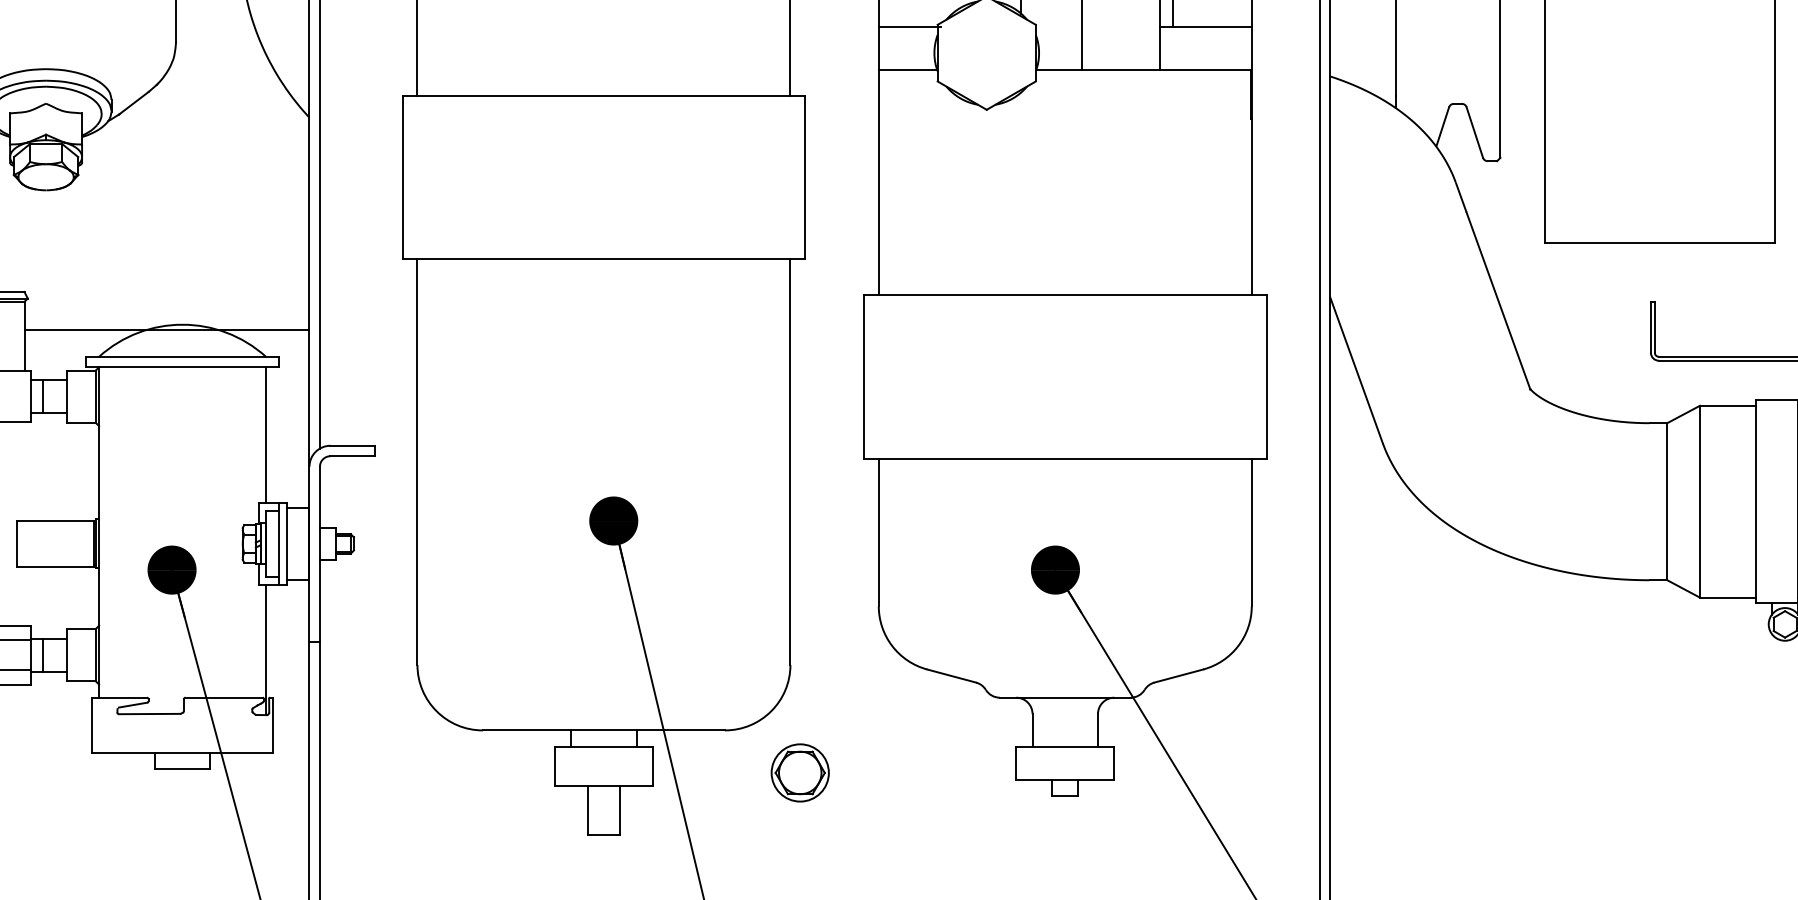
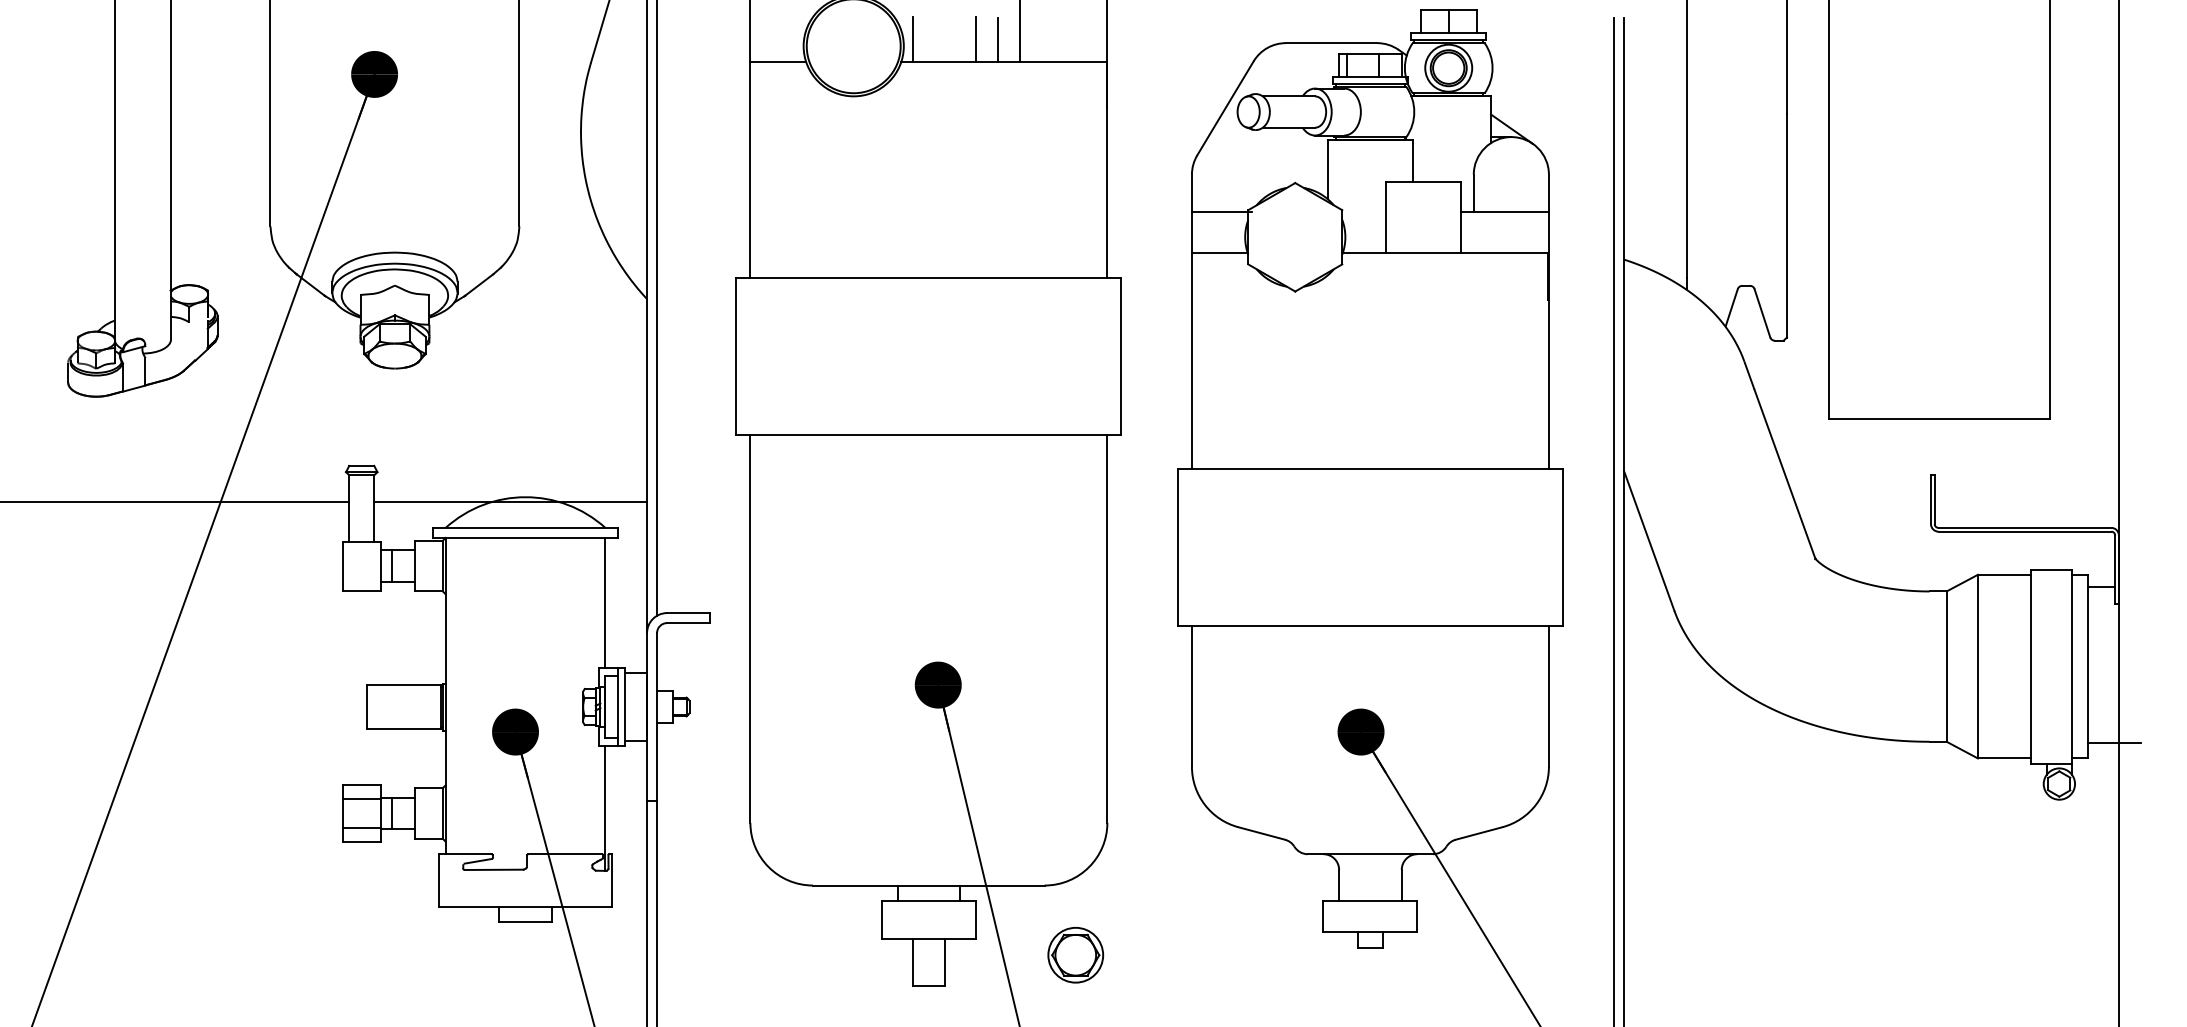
part: (799, 773) -> (1075, 955), moved

